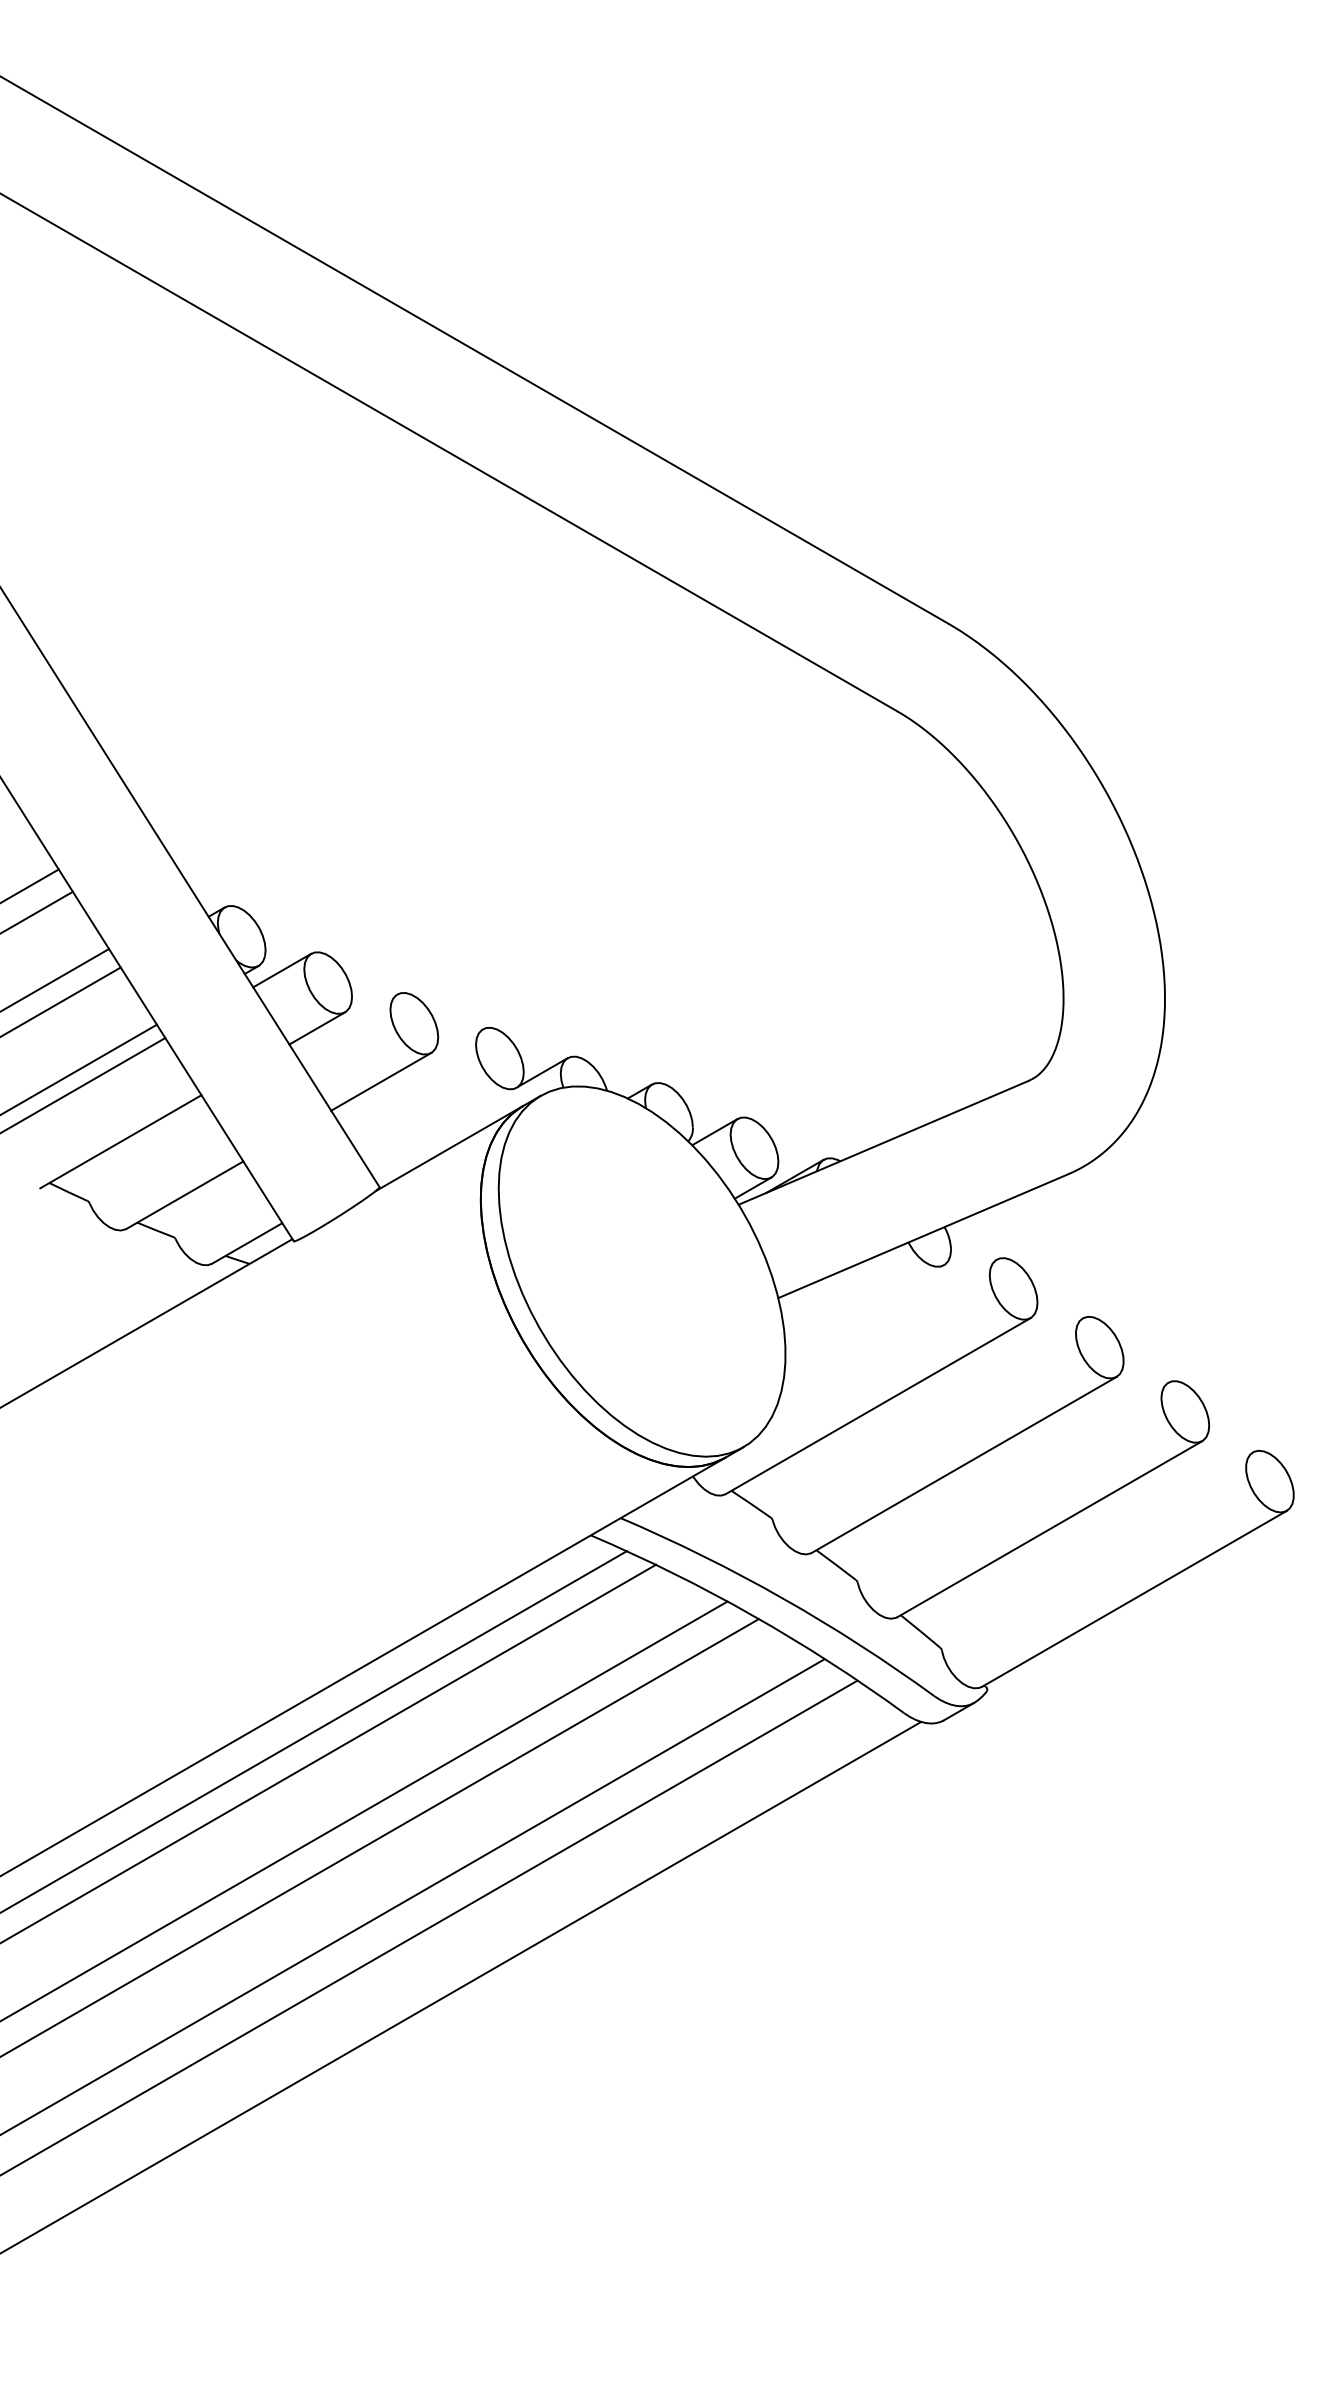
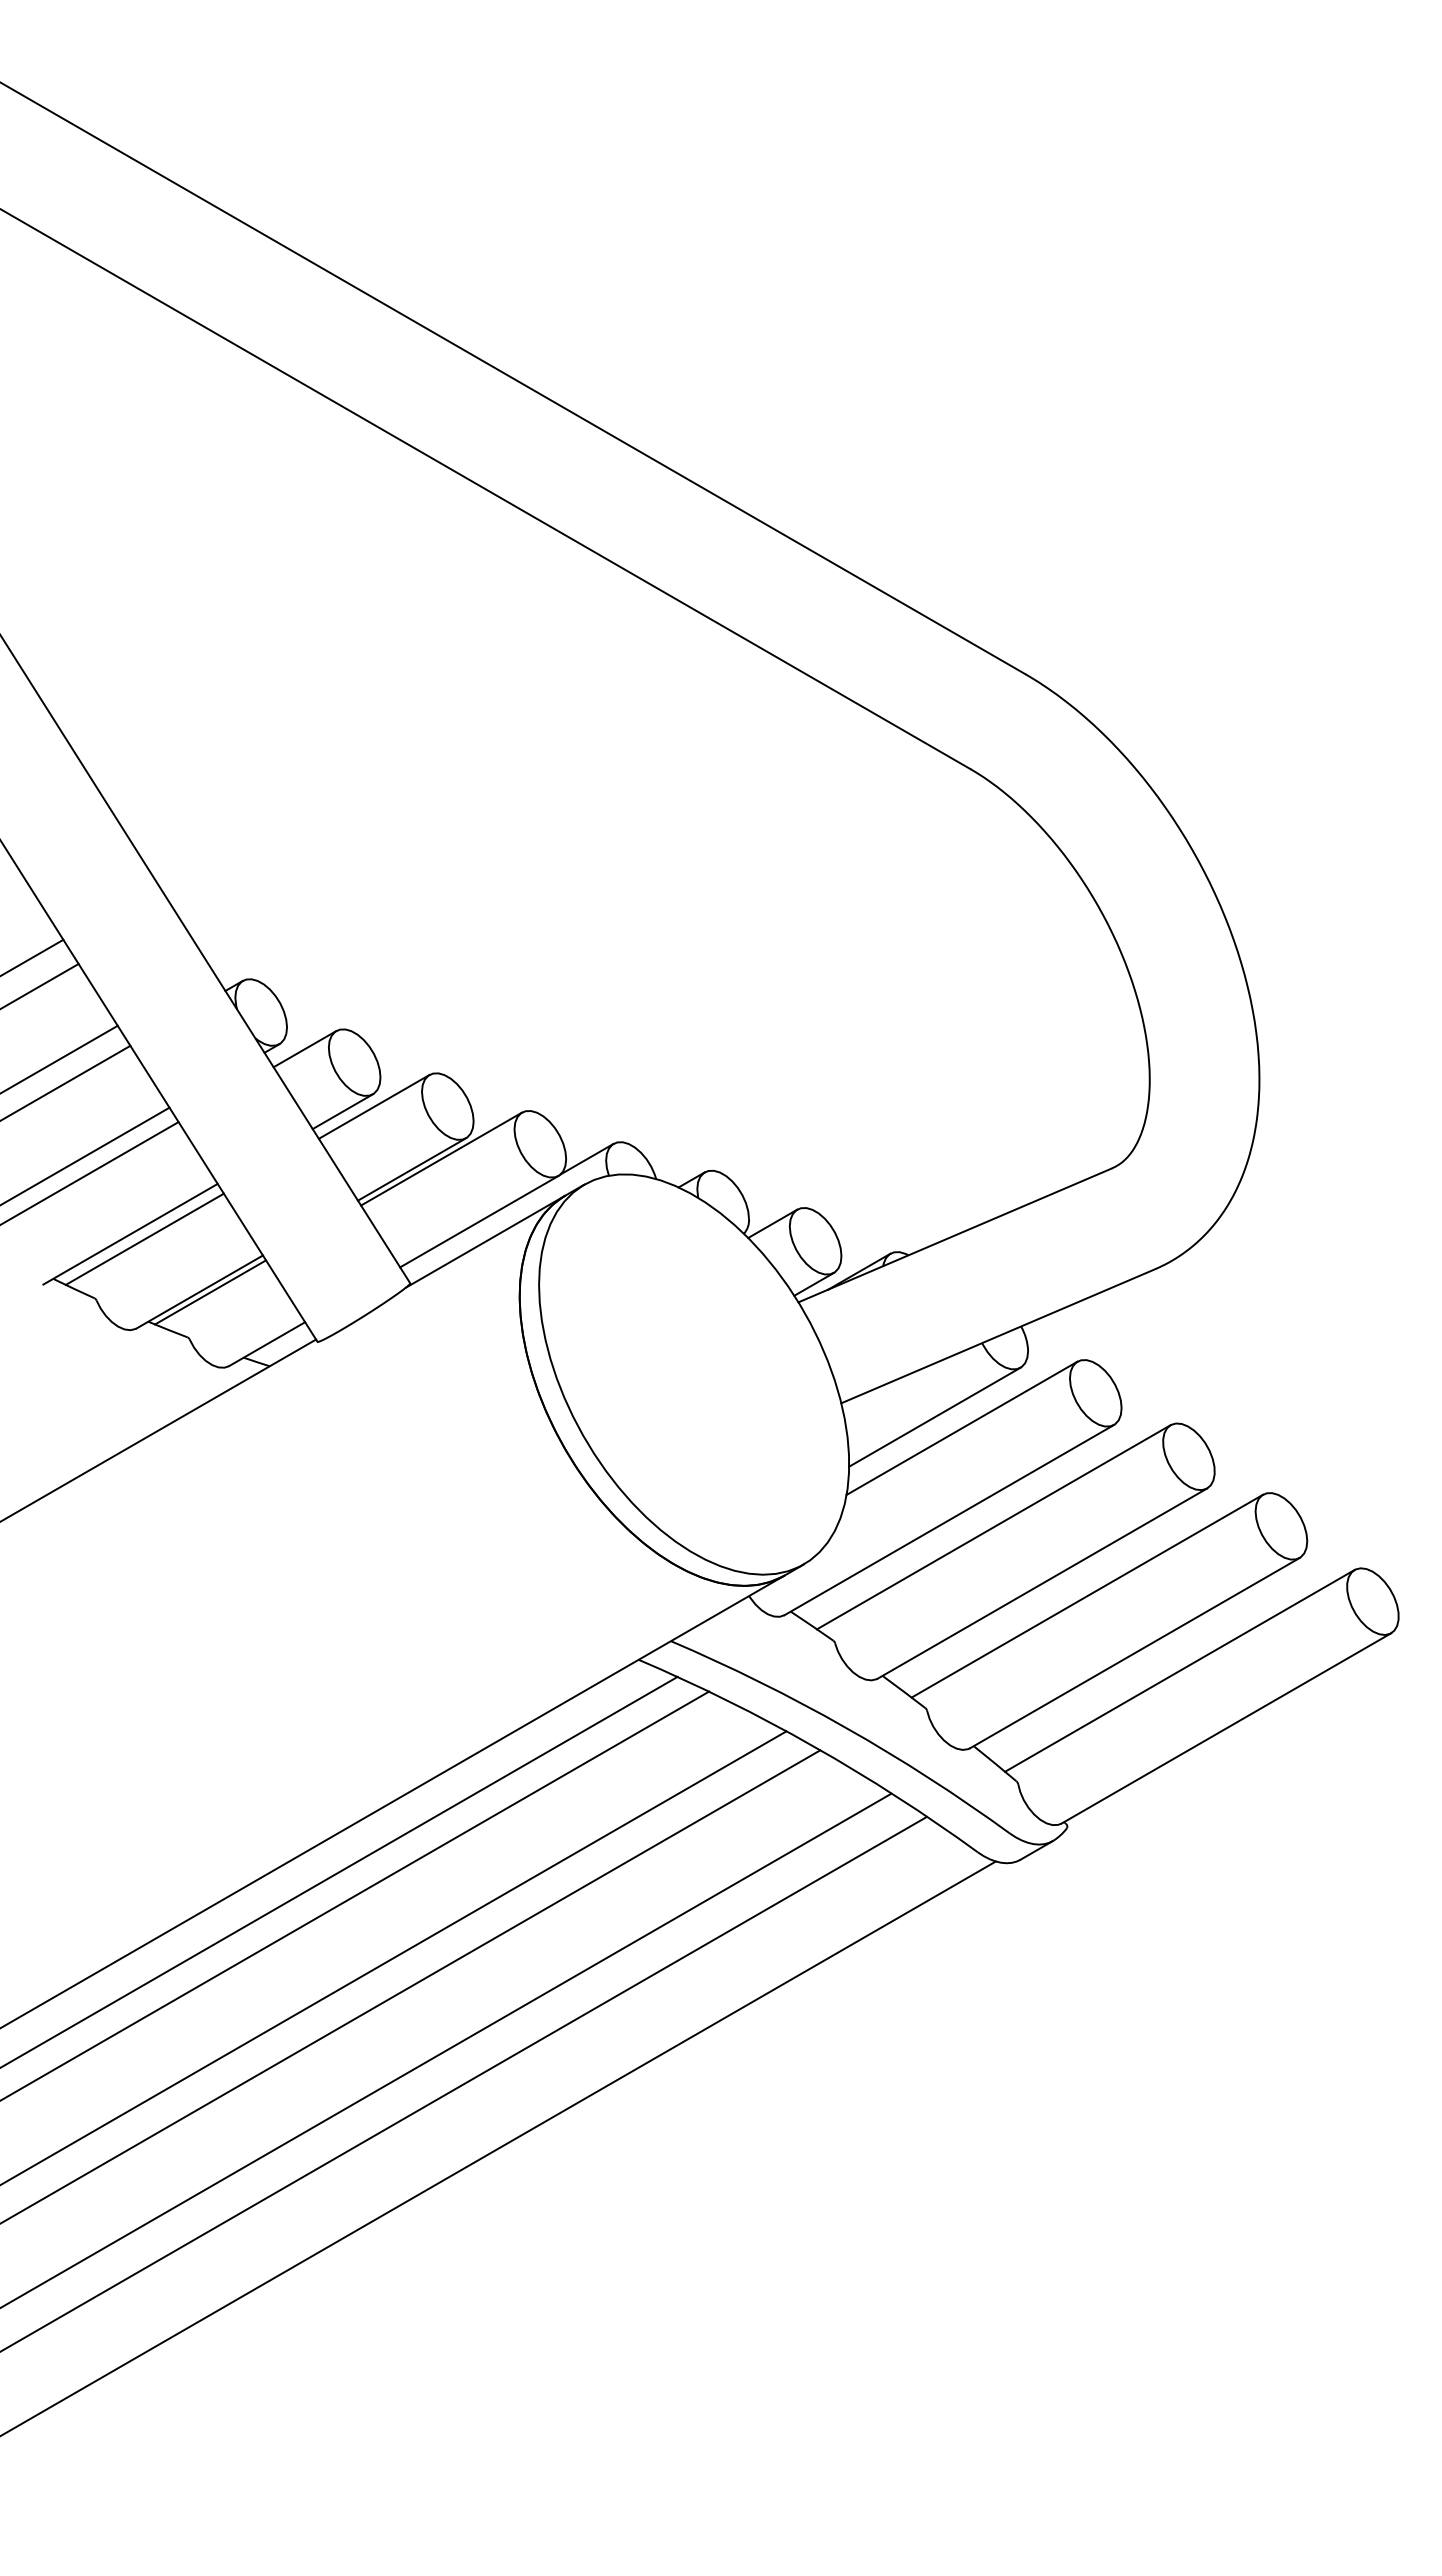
line: (345, 1023) -> (373, 1106), added
line: (408, 1071) -> (441, 1158), added
line: (443, 1129) -> (479, 1221), added
line: (133, 1145) -> (144, 1238), added
line: (194, 1195) -> (210, 1292), added
line: (864, 1310) -> (934, 1416), added
line: (889, 1320) -> (961, 1427), added
line: (919, 1413) -> (993, 1527), added
line: (1005, 1475) -> (1087, 1595), added
line: (1091, 1545) -> (1179, 1670), added

